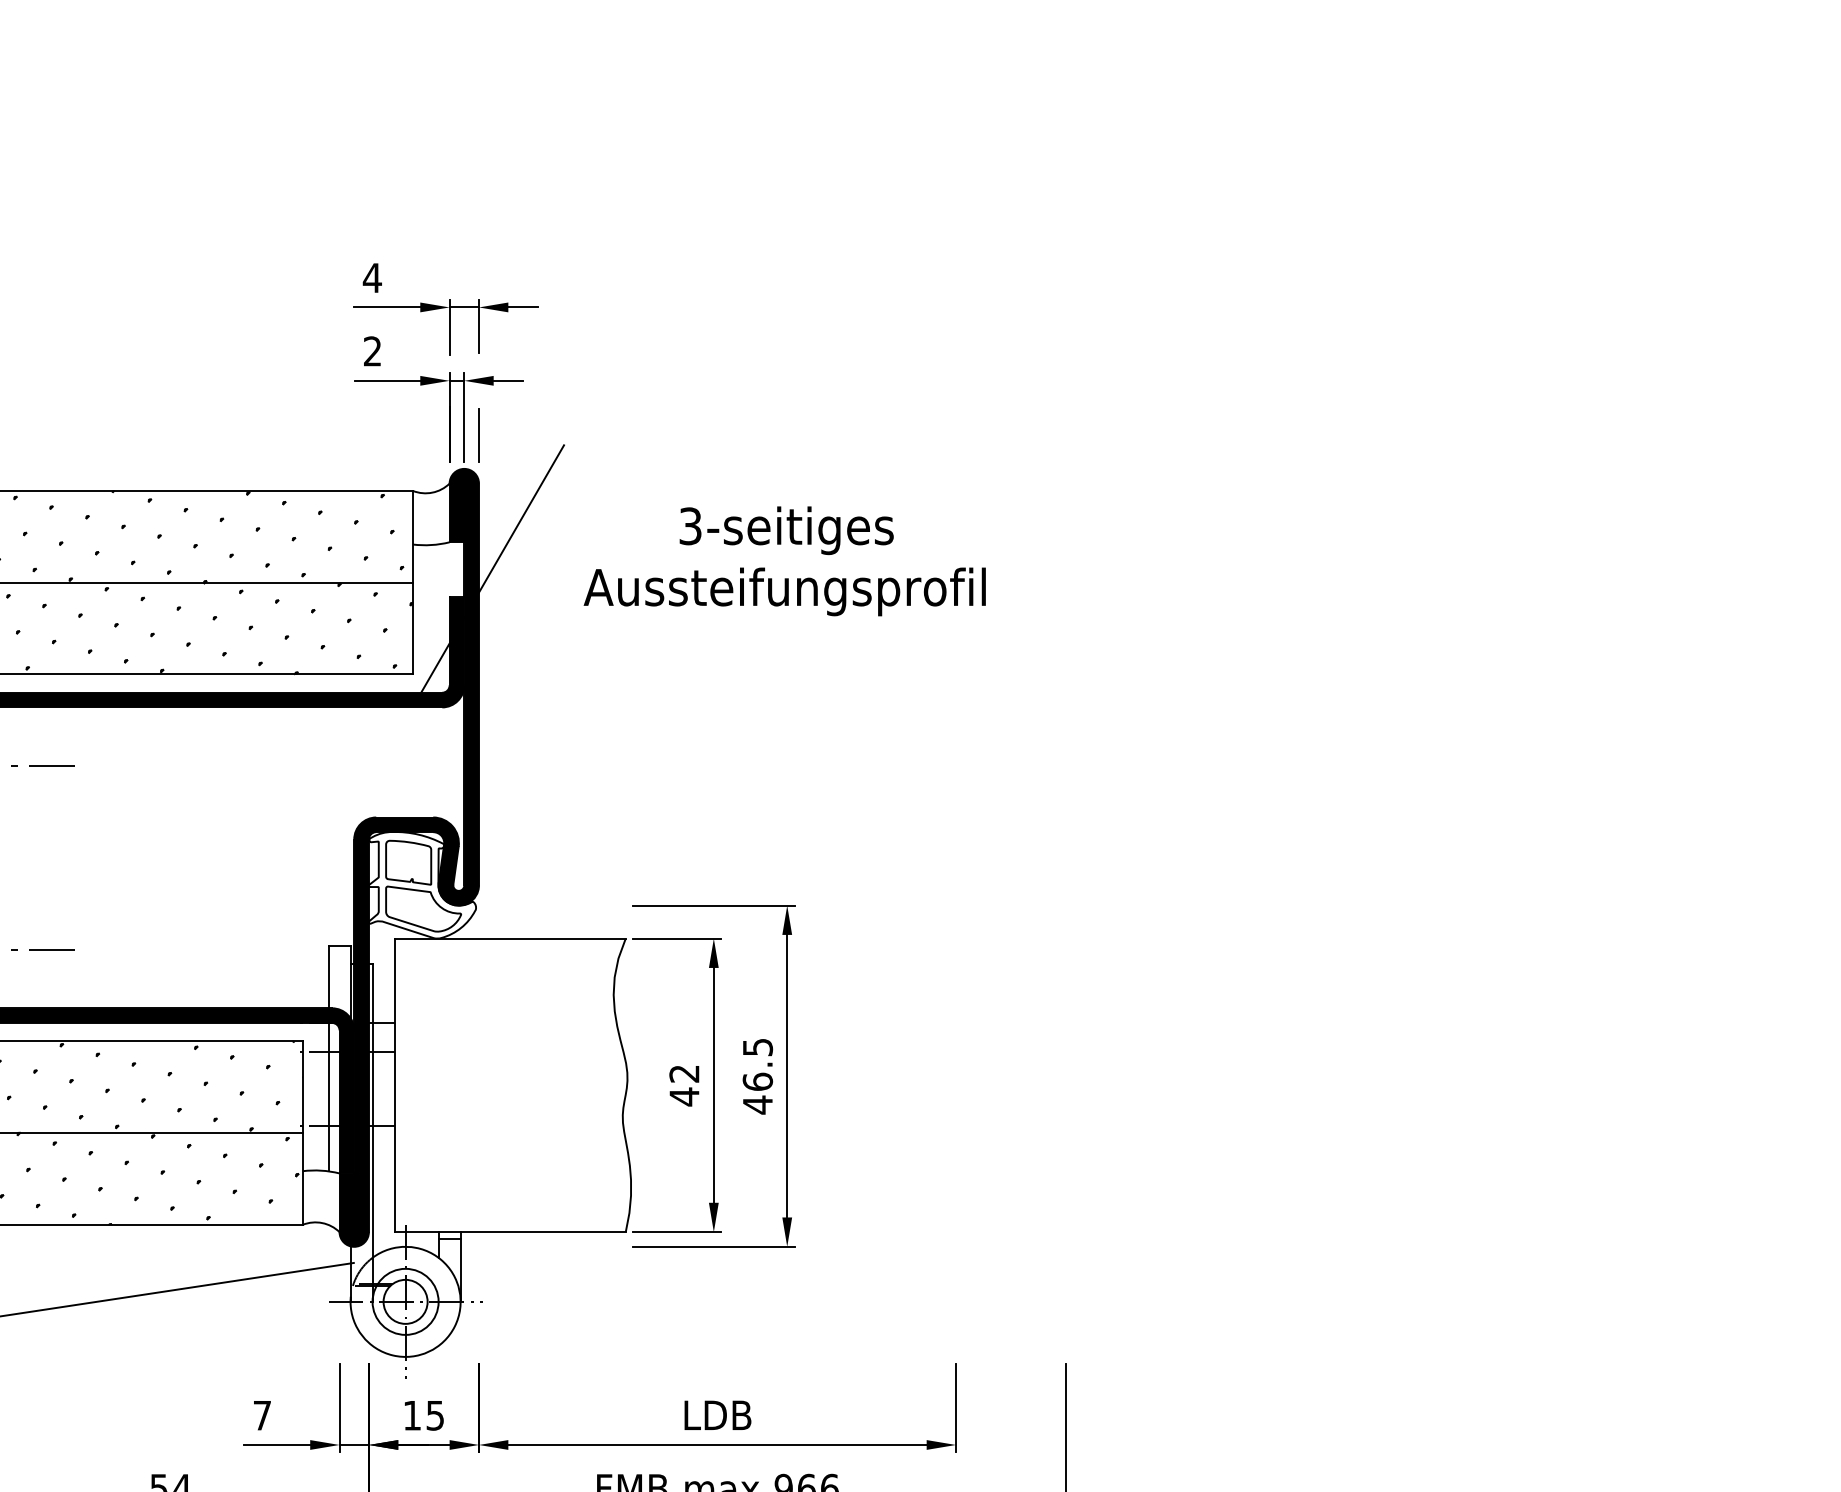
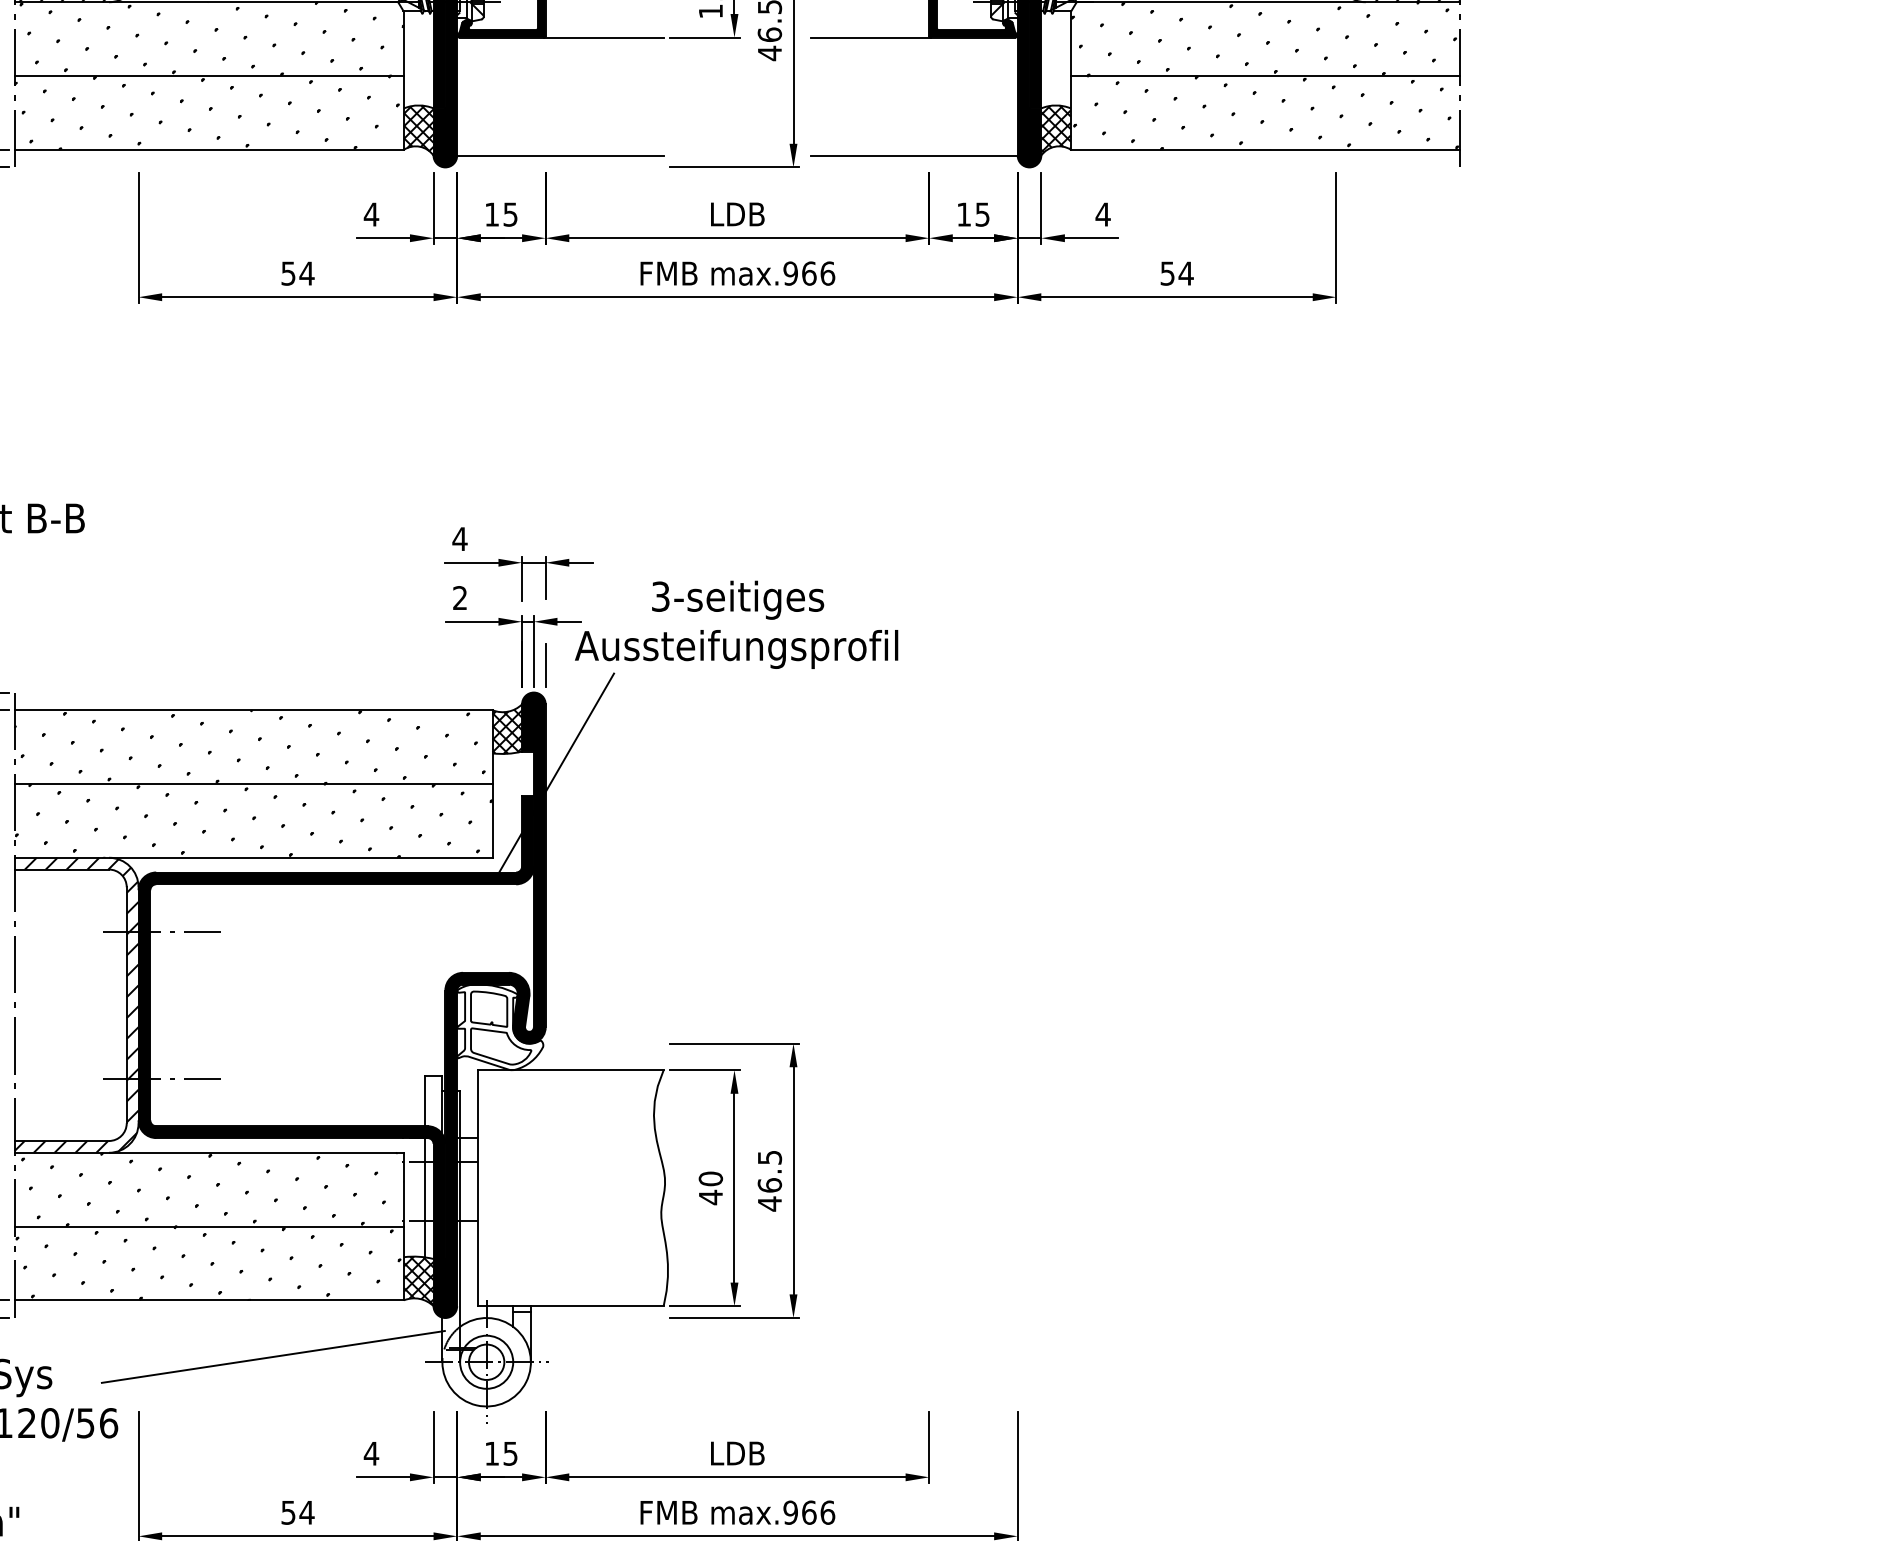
hatch: (431, 513) -> (507, 728), added
text: (784, 560) -> (736, 624), moved
text: (684, 1073) -> (710, 1178), 42 -> 40
hatch: (320, 1200) -> (418, 1280), added
text: (262, 1415) -> (371, 1453), 7 -> 4

